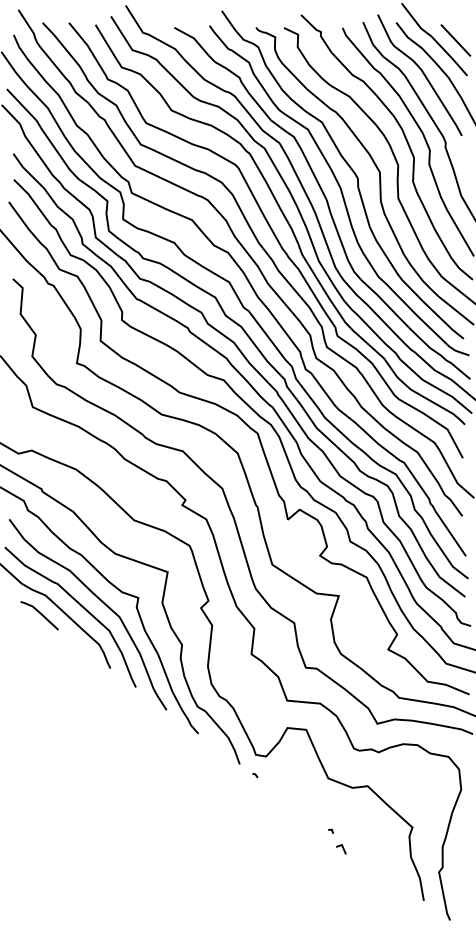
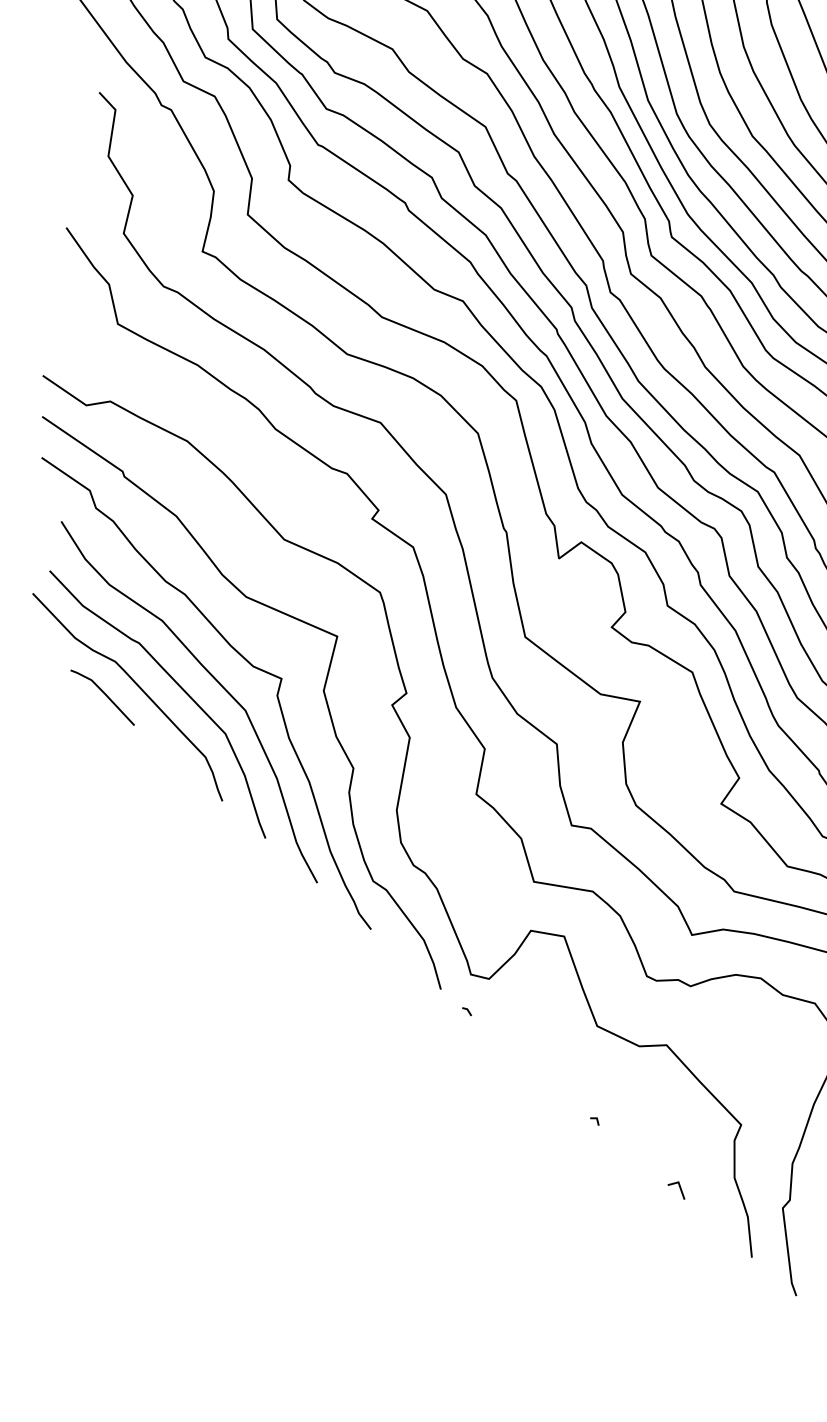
line: (342, 849) -> (678, 1190), moved

